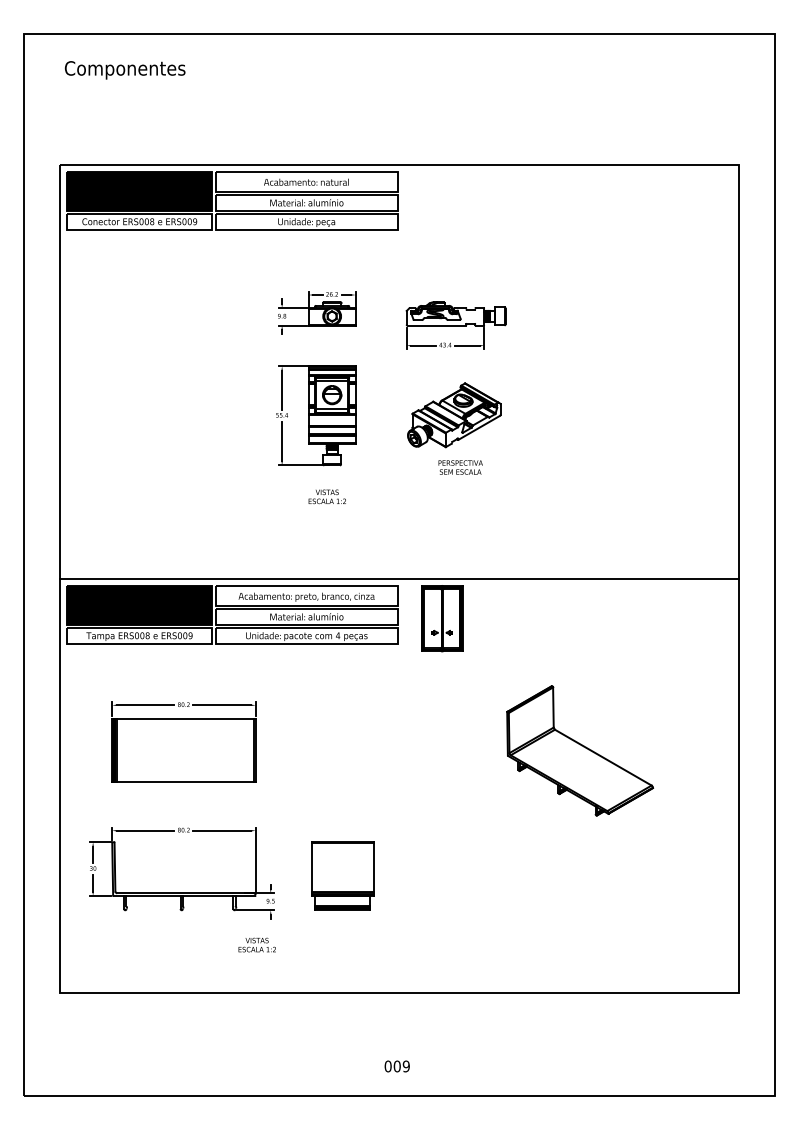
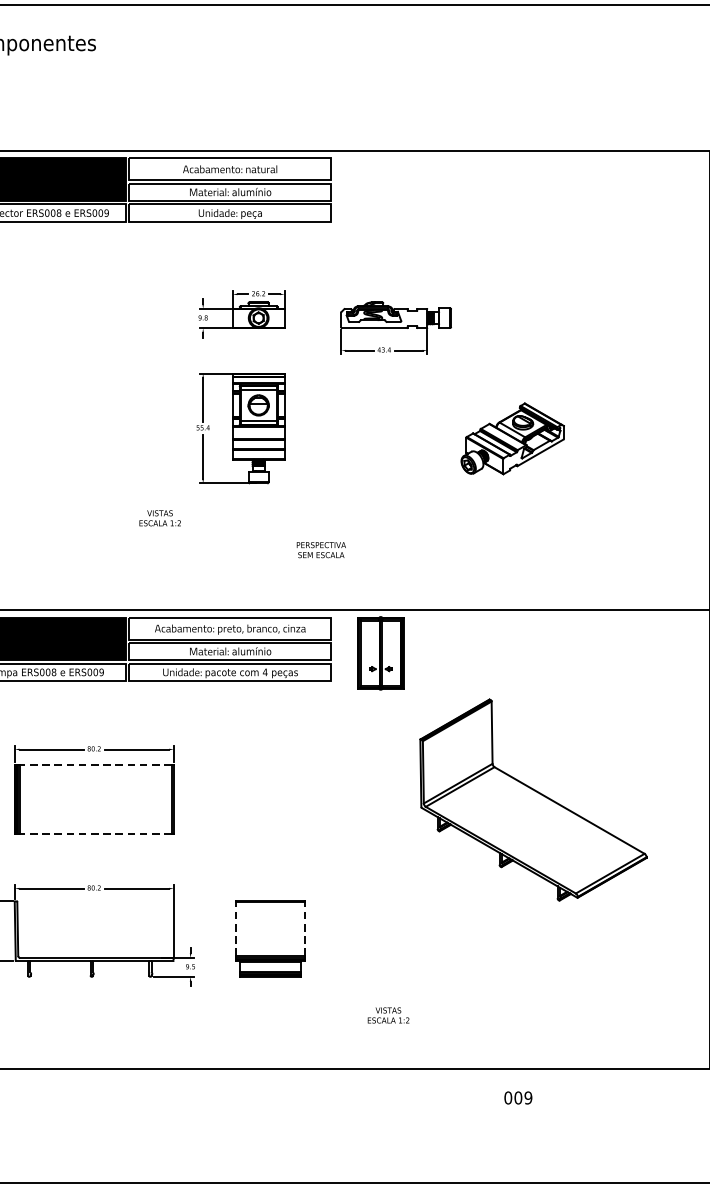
part: (454, 415) -> (513, 439), moved
text: (460, 467) -> (321, 550), moved
text: (326, 496) -> (159, 517), moved
line: (185, 719) -> (96, 765), solid -> dashed
part: (580, 750) -> (534, 799), size x1.4
line: (185, 781) -> (96, 834), solid -> dashed
line: (311, 866) -> (235, 928), solid -> dashed
line: (374, 866) -> (305, 928), solid -> dashed
text: (256, 944) -> (387, 1014), moved
text: (396, 1066) -> (517, 1098), moved

